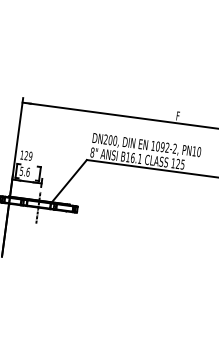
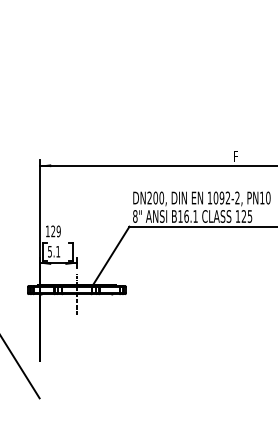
text: (28, 172) -> (58, 251), 5.6 -> 5.1

